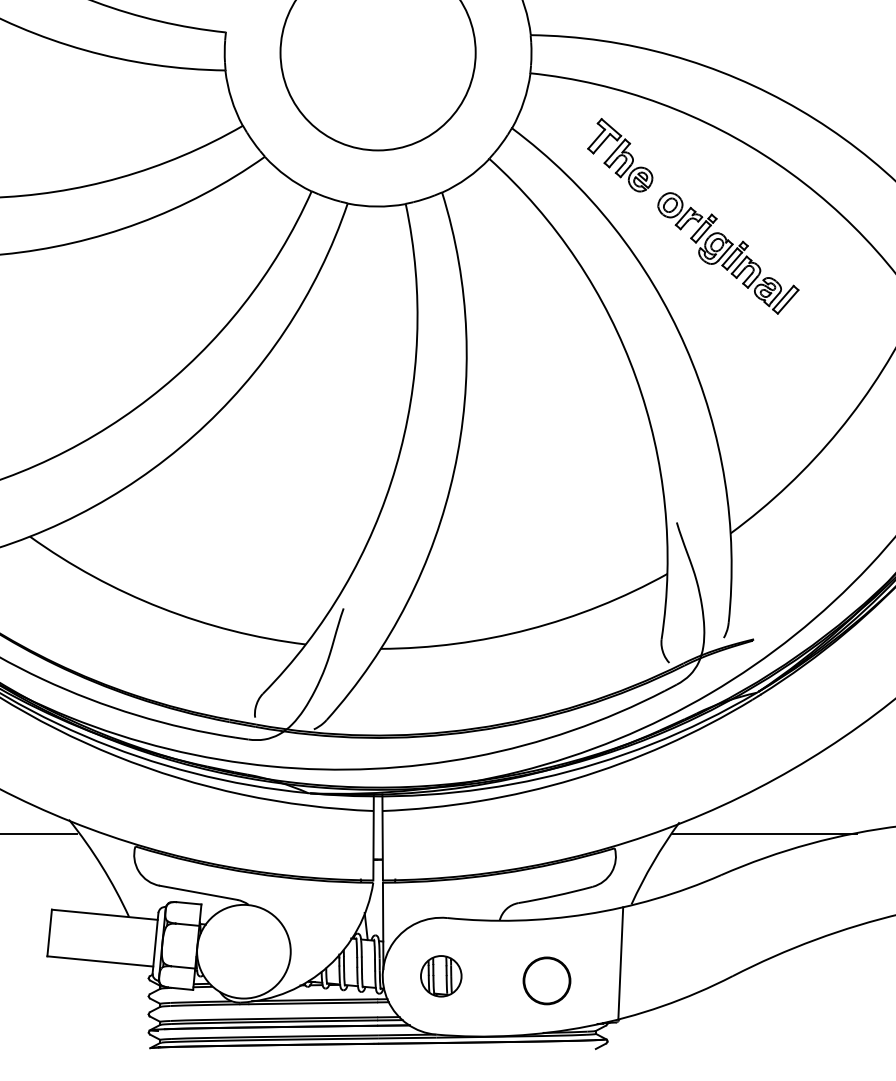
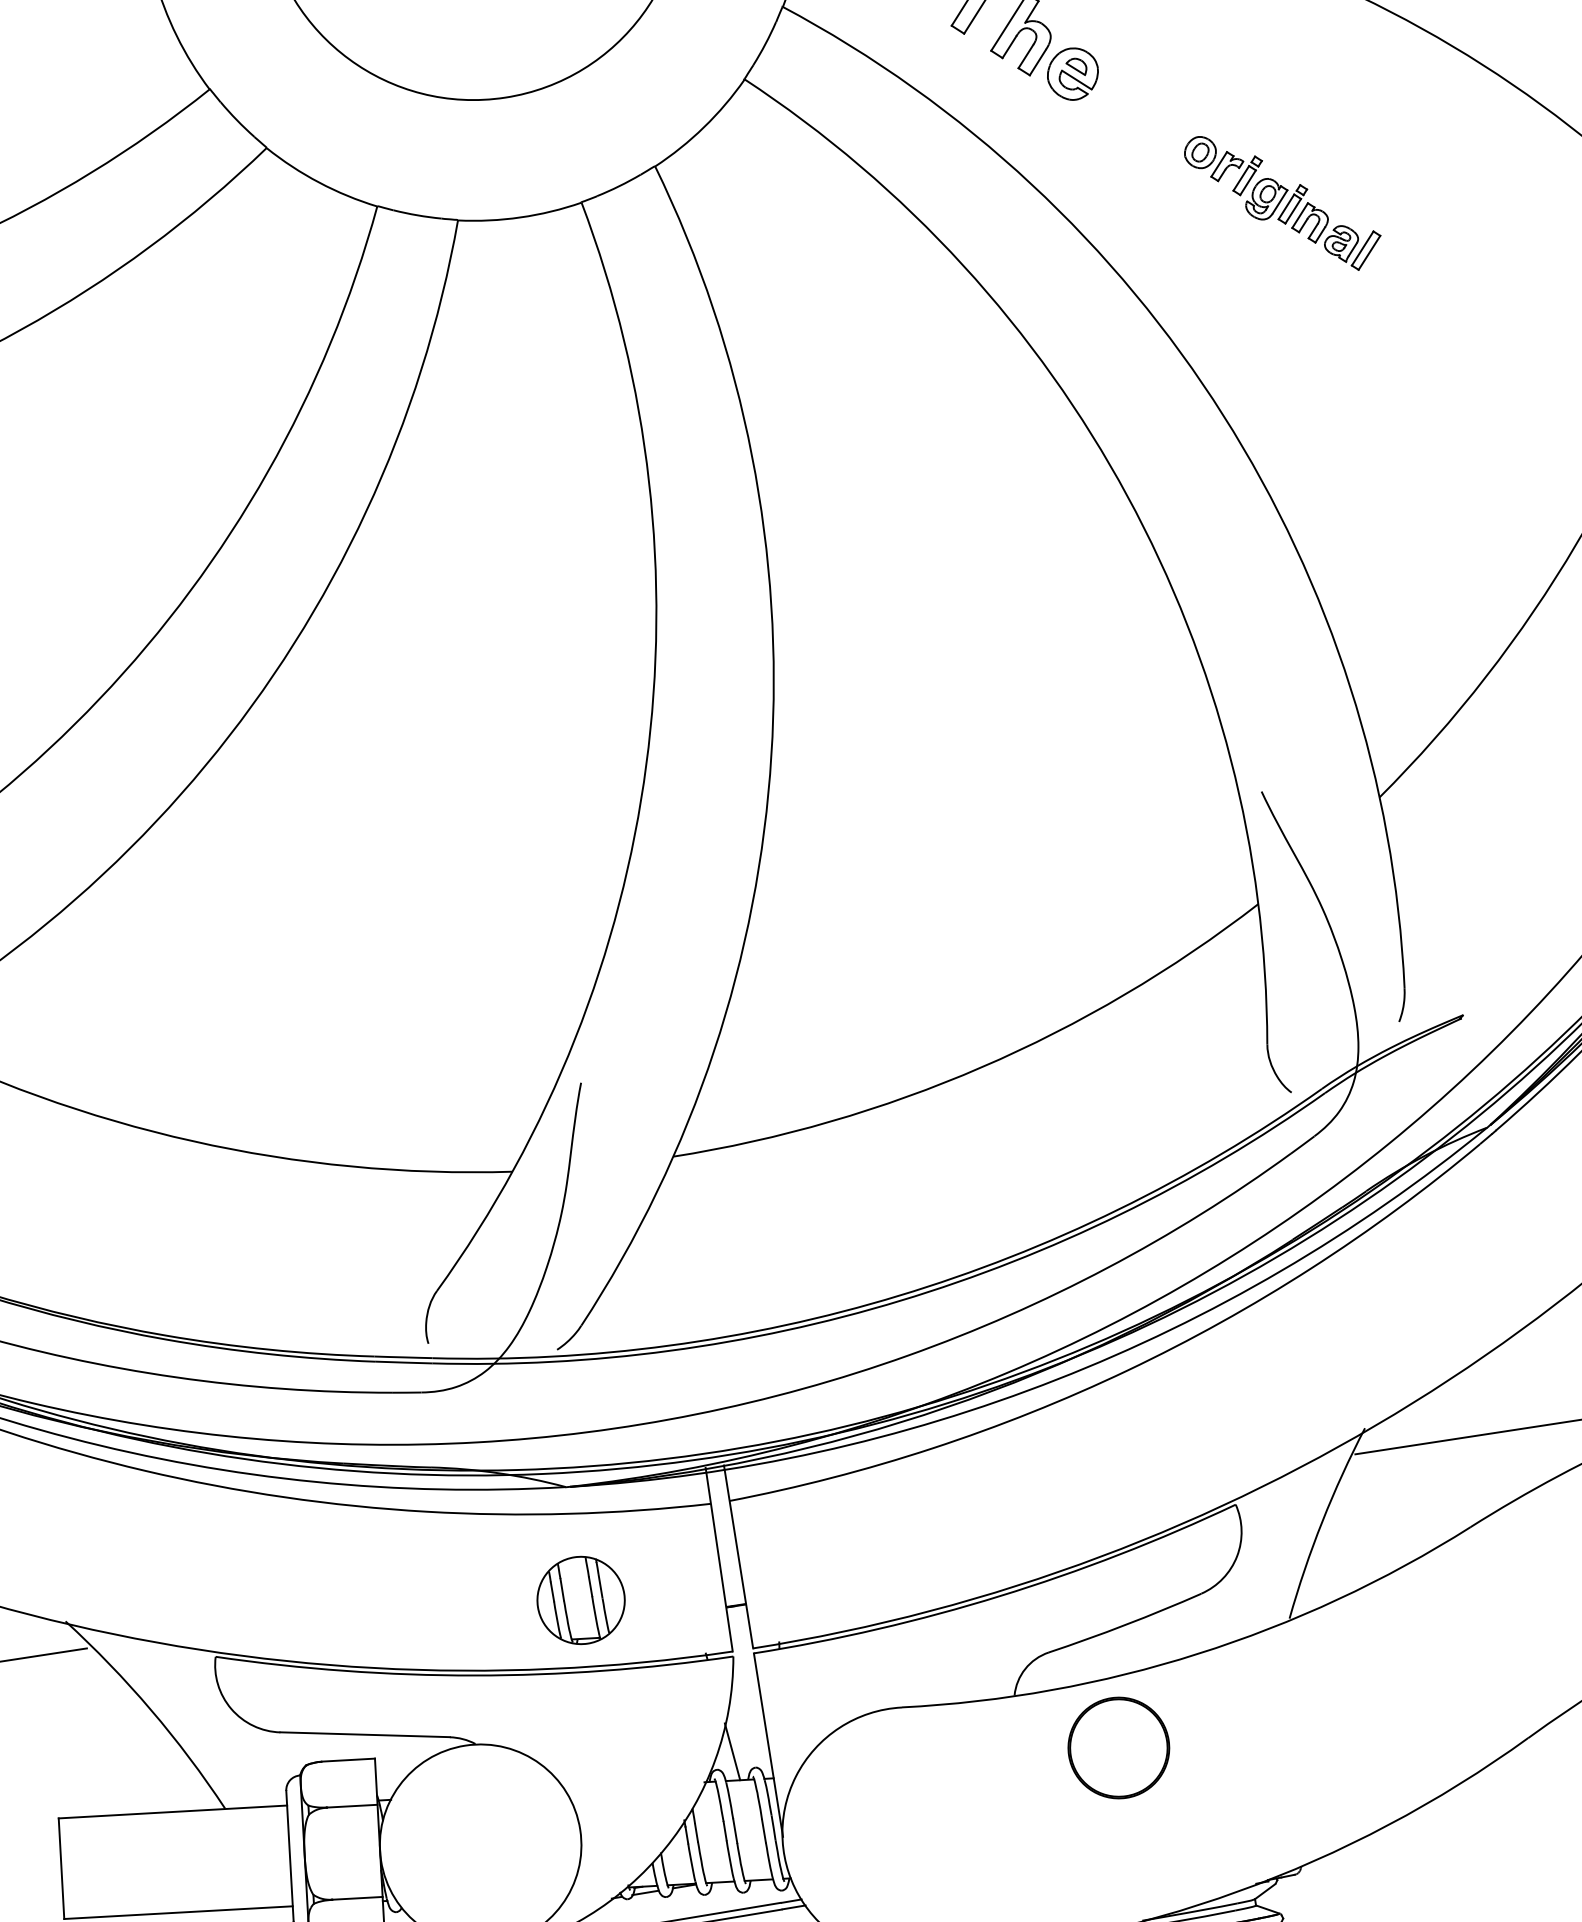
part: (728, 253) -> (1283, 202), size x0.6
line: (620, 963) -> (1285, 1747), removed
part: (441, 976) -> (581, 1600), moved
part: (546, 980) -> (1117, 1747), moved

